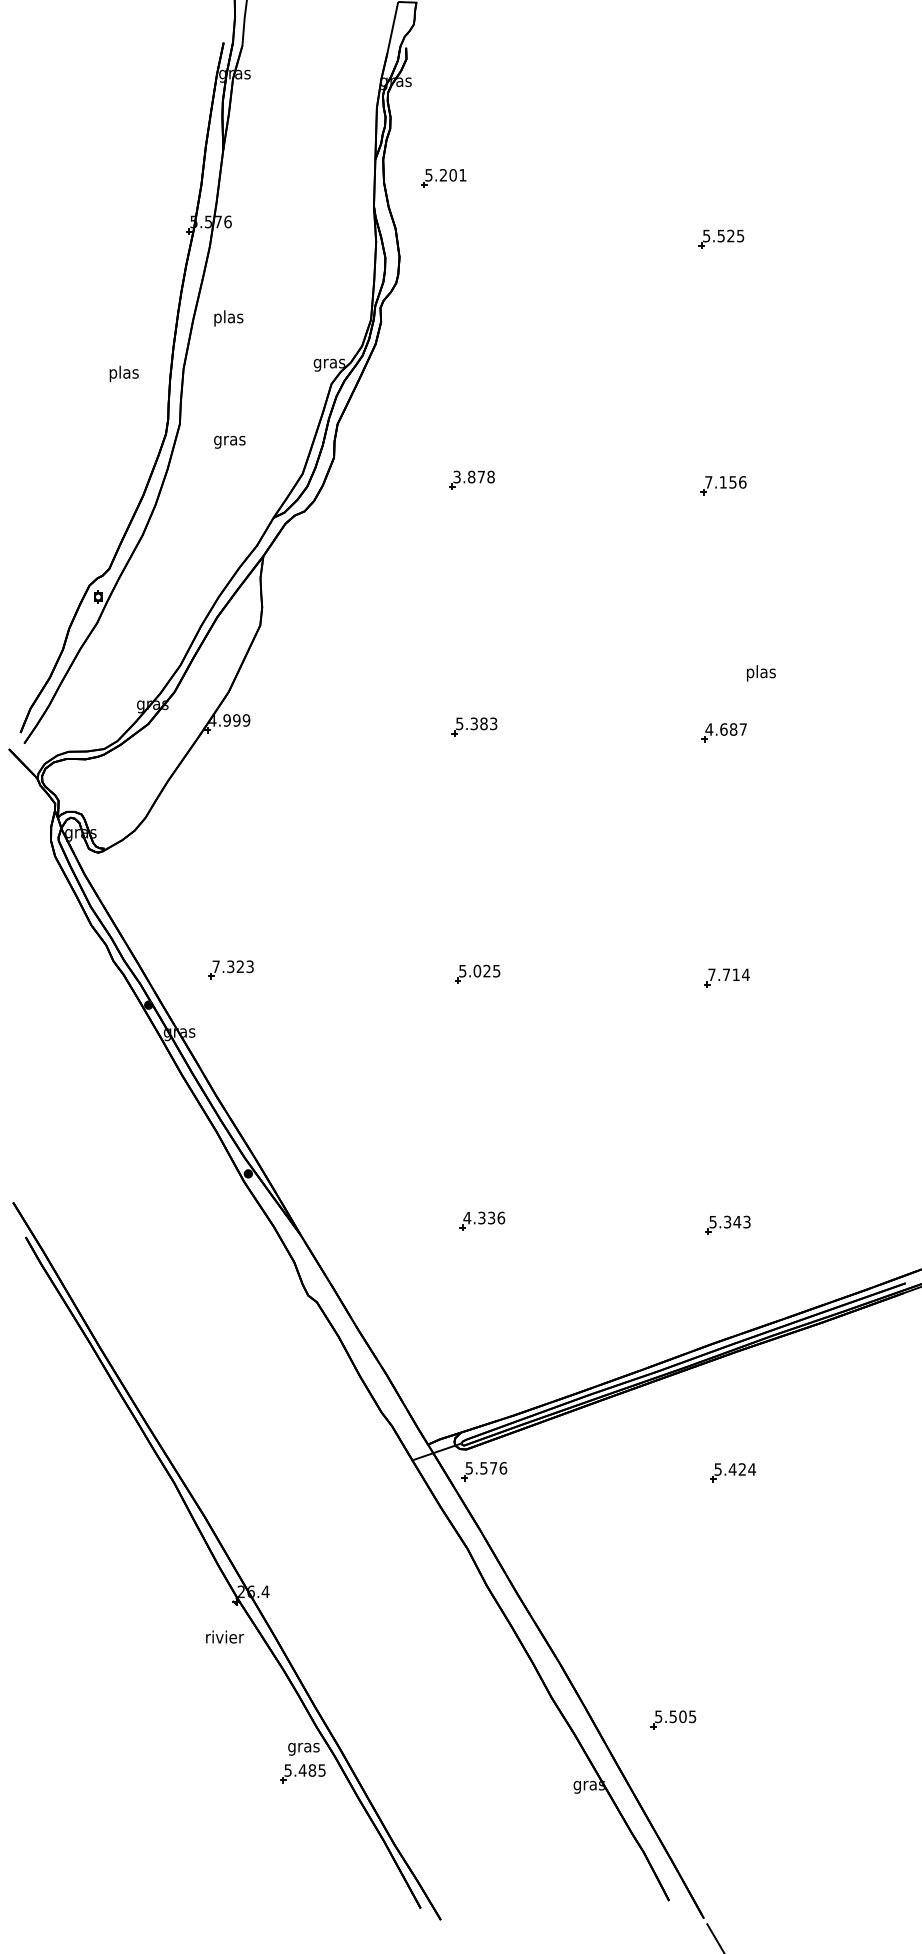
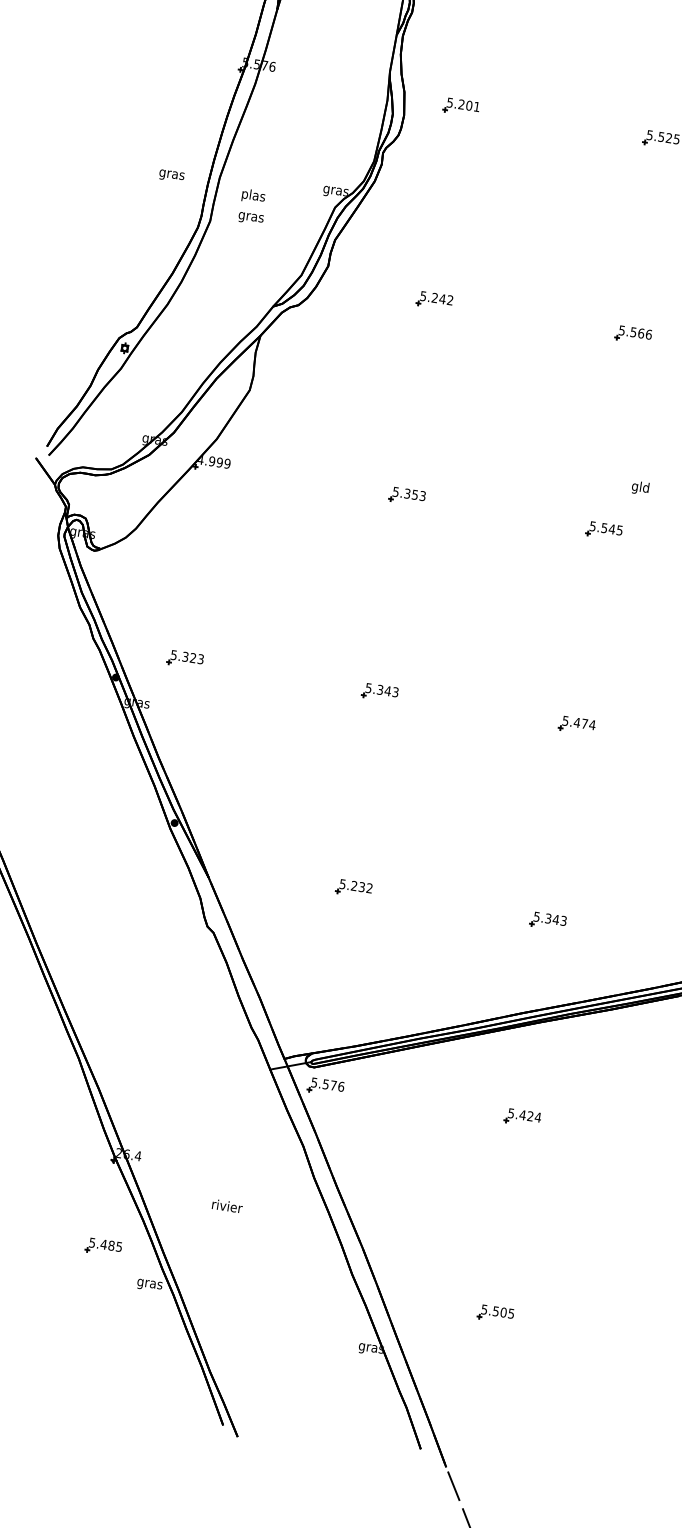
part: (443, 178) -> (461, 107), moved
text: (228, 318) -> (253, 196), moved
text: (123, 373) -> (171, 174), plas -> gras
text: (229, 441) -> (250, 217), moved
text: (473, 476) -> (436, 297), 3.878 -> 5.242
text: (720, 482) -> (631, 332), 7.156 -> 5.566
text: (760, 673) -> (640, 488), plas -> gld
text: (483, 723) -> (414, 494), 5.383 -> 5.353
text: (725, 729) -> (605, 528), 4.687 -> 5.545
text: (215, 966) -> (173, 654), 7.323 -> 5.323
text: (486, 970) -> (387, 690), 5.025 -> 5.343
text: (723, 974) -> (574, 722), 7.714 -> 5.474
text: (484, 1217) -> (356, 885), 4.336 -> 5.232
text: (225, 1636) -> (227, 1205), moved
part: (673, 1719) -> (495, 1313), moved
part: (302, 1773) -> (103, 1246), moved

